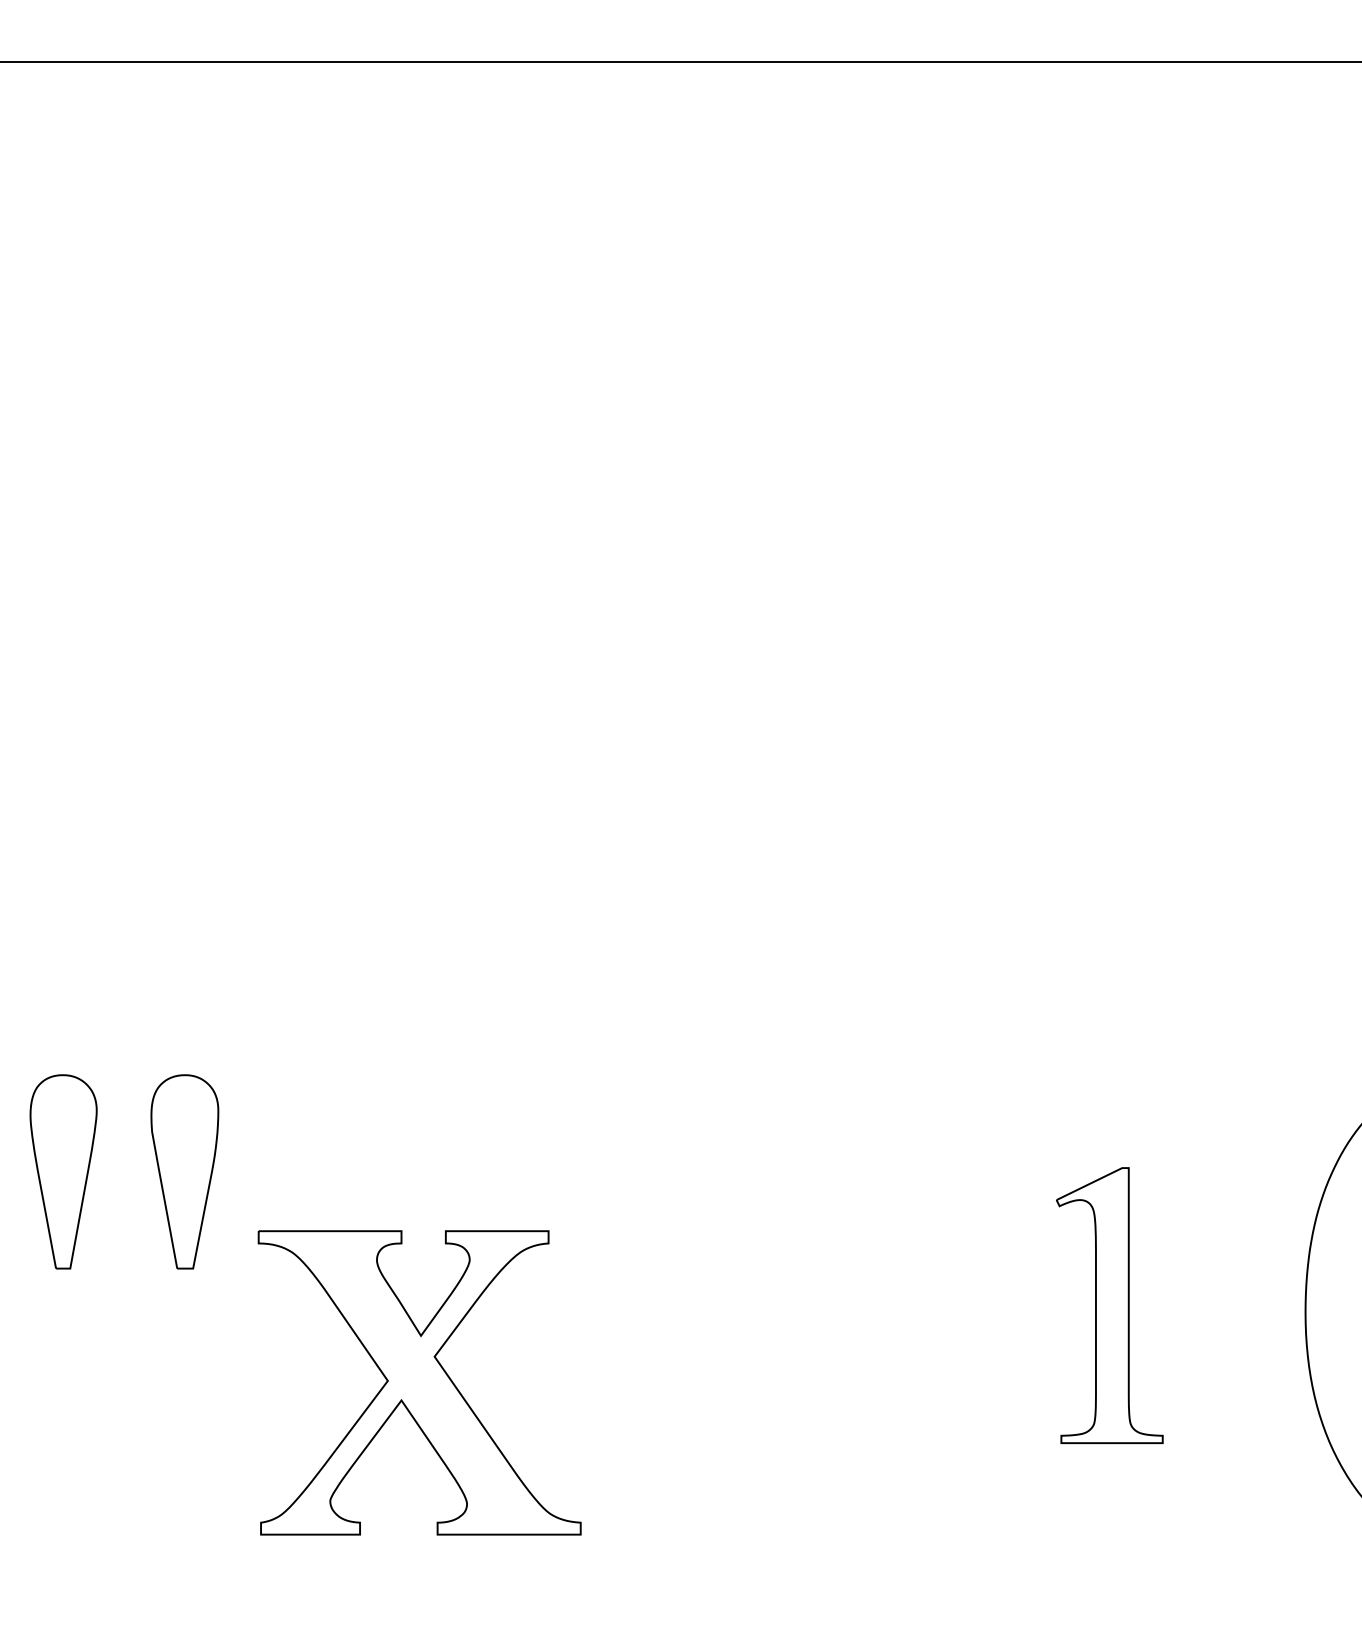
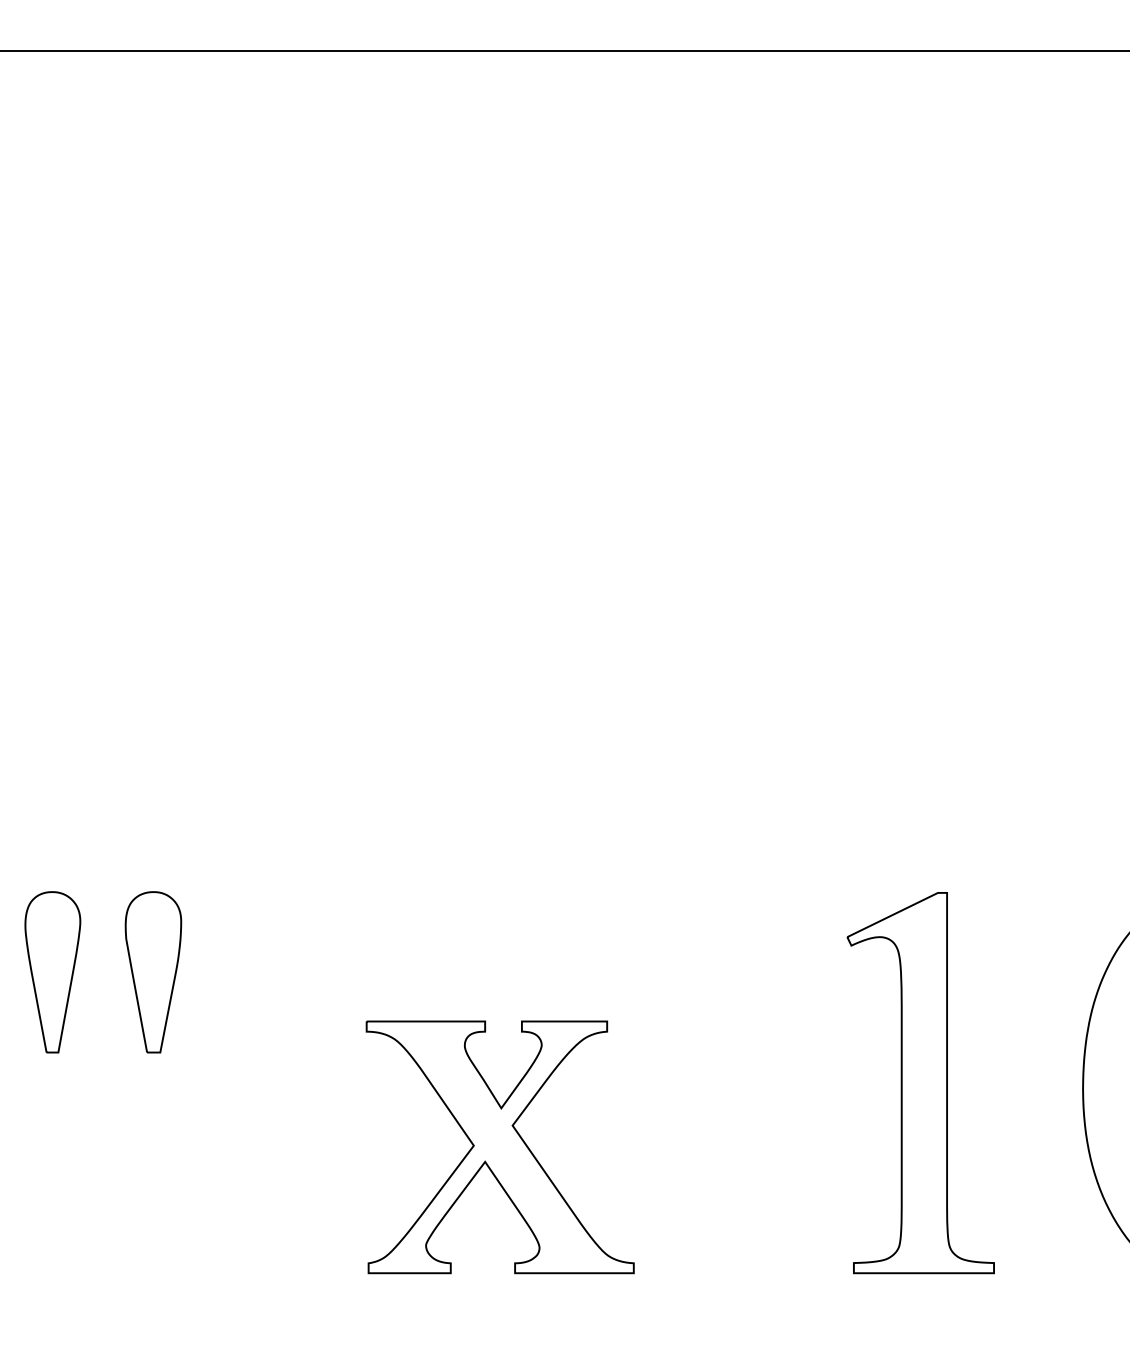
part: (1109, 1305) -> (920, 1083), size x1.67
part: (418, 1383) -> (499, 1147), moved

